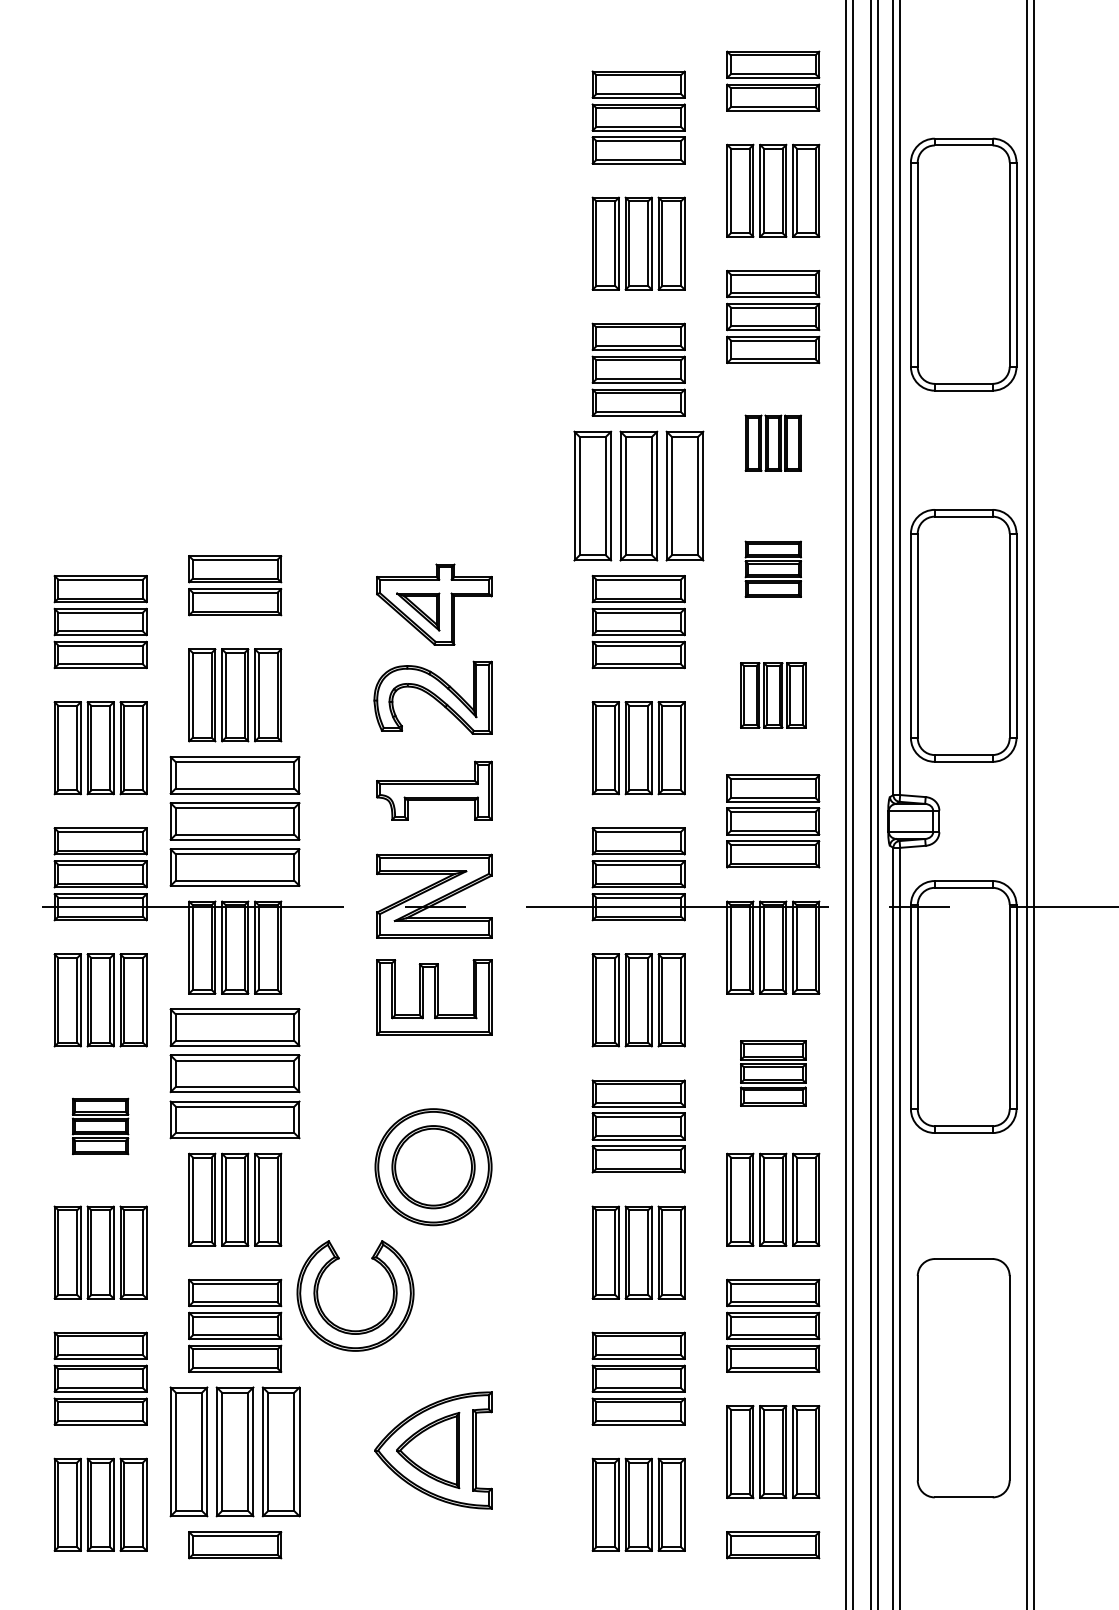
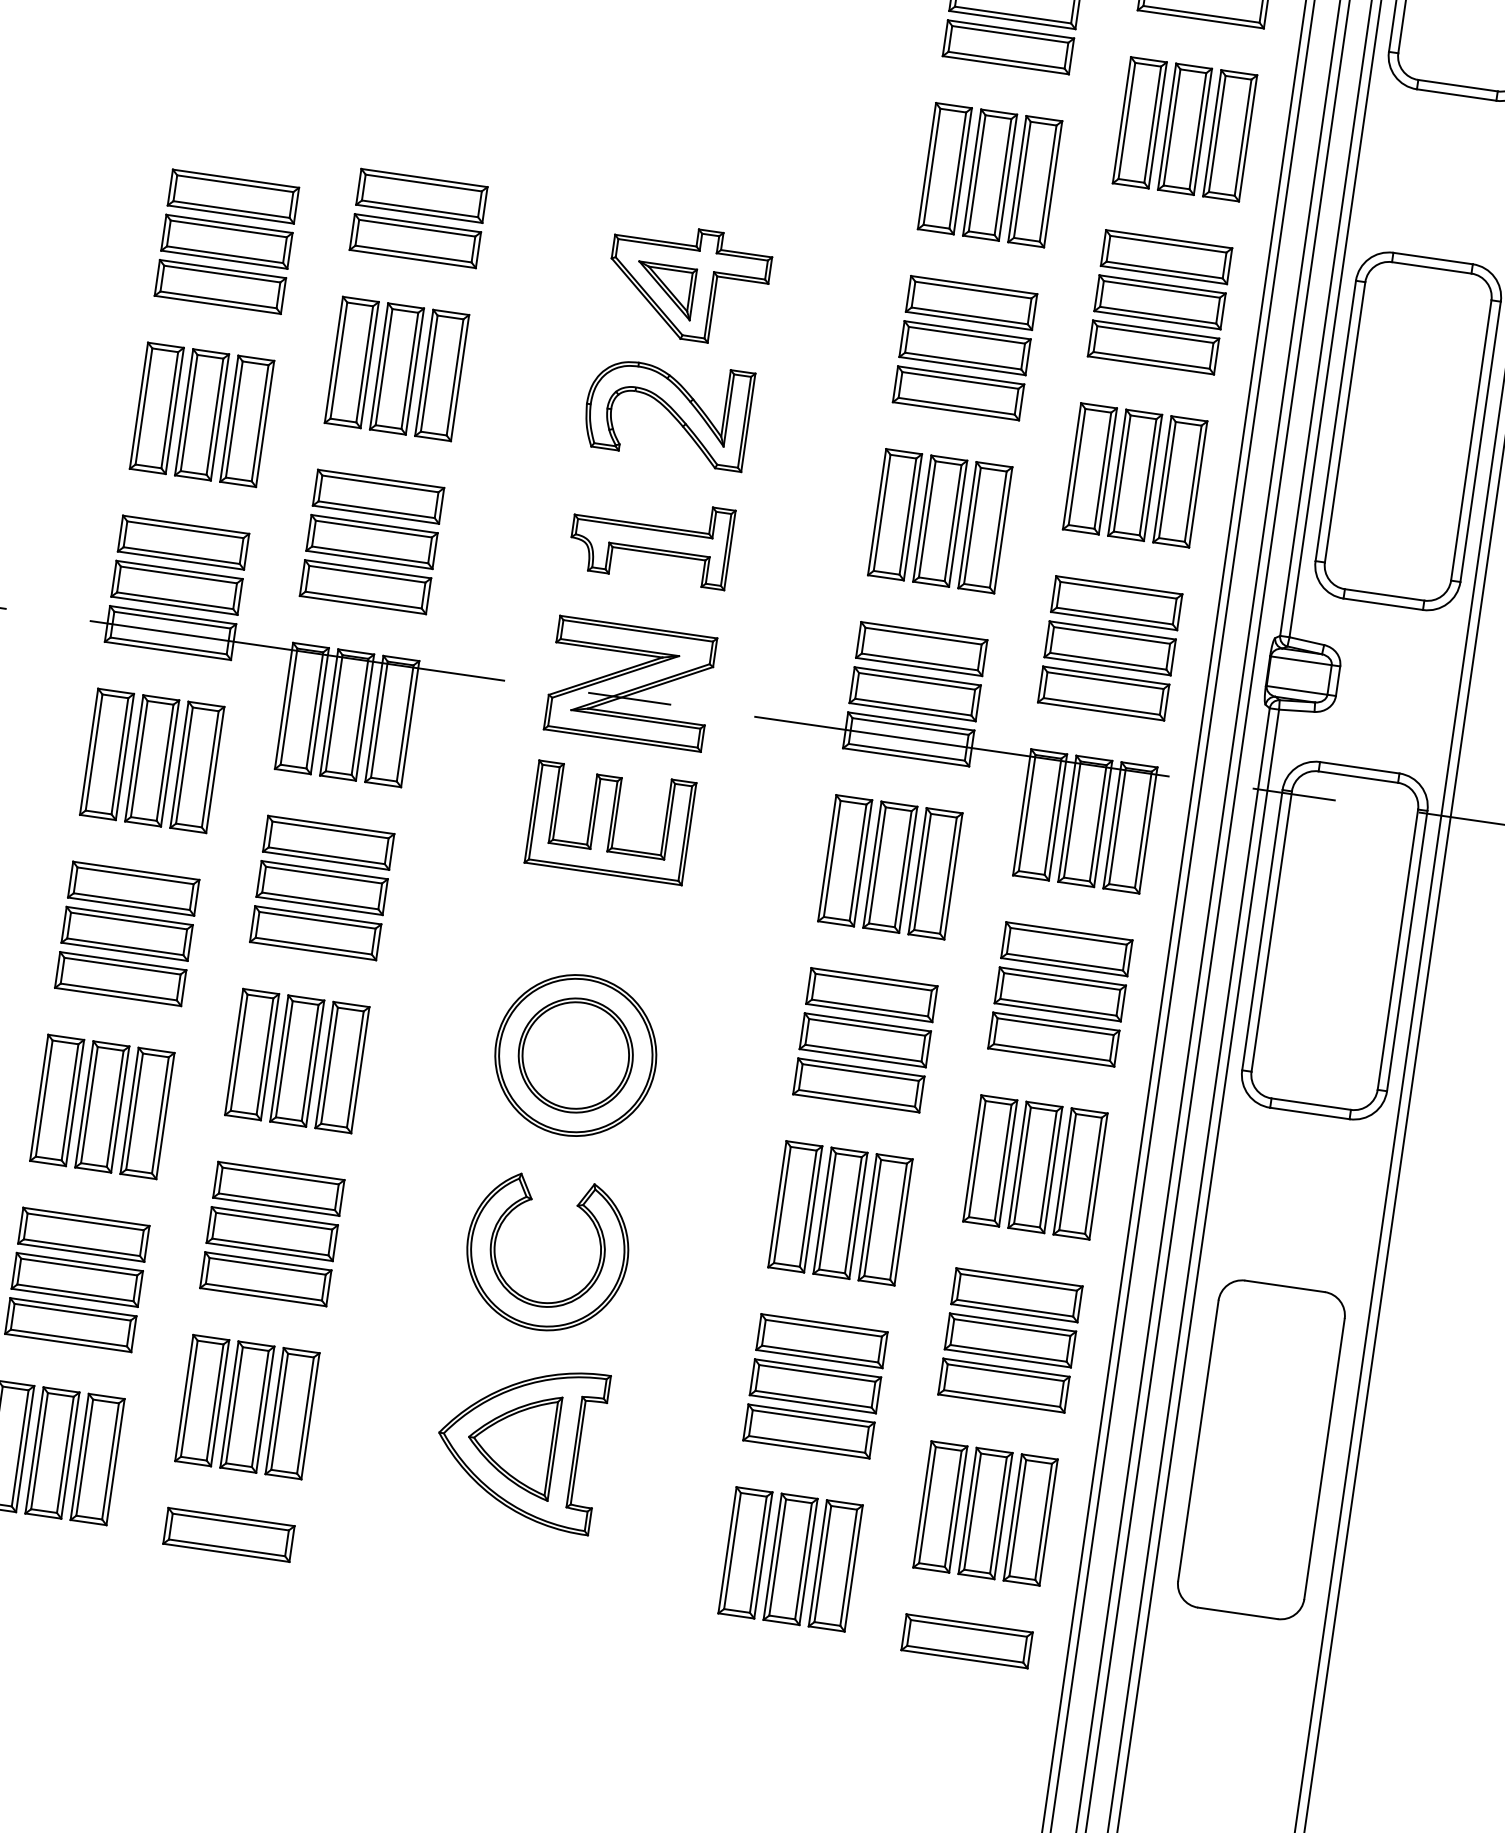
part: (773, 443) -> (1185, 129), size x1.67
part: (638, 495) -> (989, 174), size x0.71
part: (773, 569) -> (1160, 302), size x1.67
part: (773, 695) -> (1135, 475), size x1.43
part: (235, 821) -> (372, 542), size x0.71
part: (235, 1073) -> (322, 887), size x0.71
part: (773, 1073) -> (1060, 994), size x1.43
part: (100, 1126) -> (126, 933), size x1.67
part: (349, 1329) -> (532, 1298), moved
part: (235, 1452) -> (247, 1407), size x0.71

